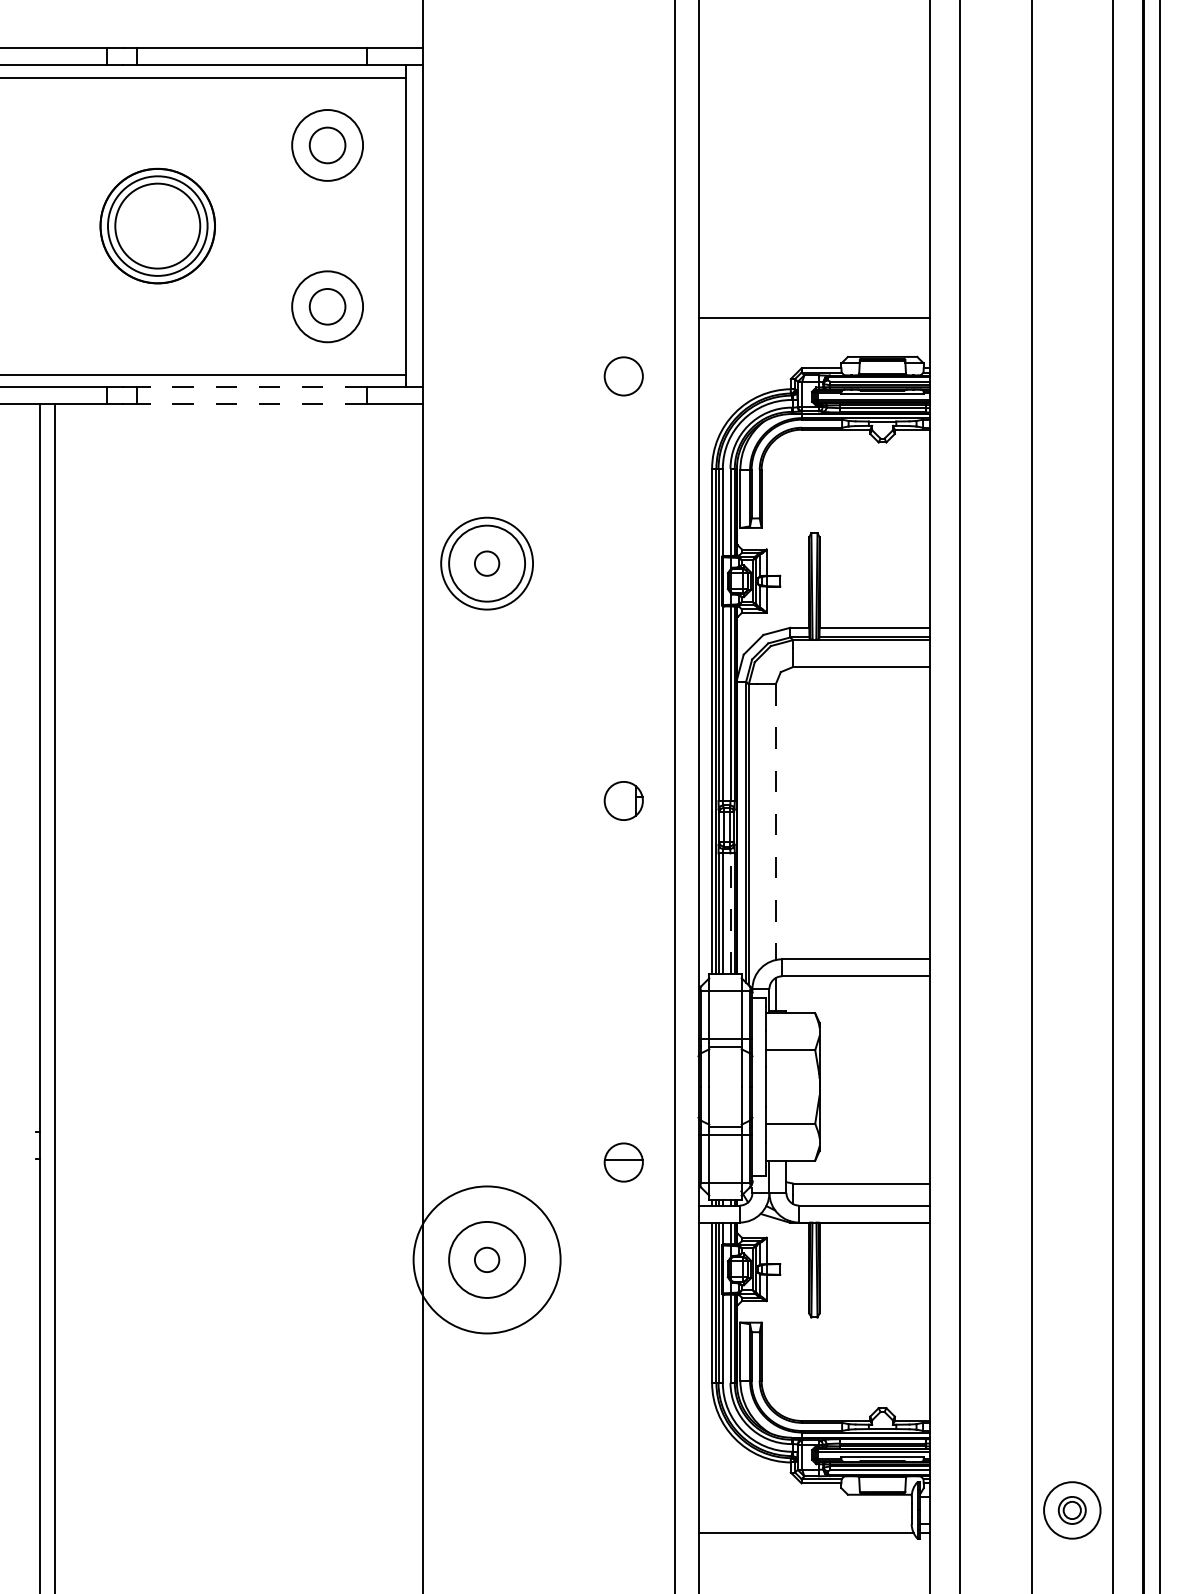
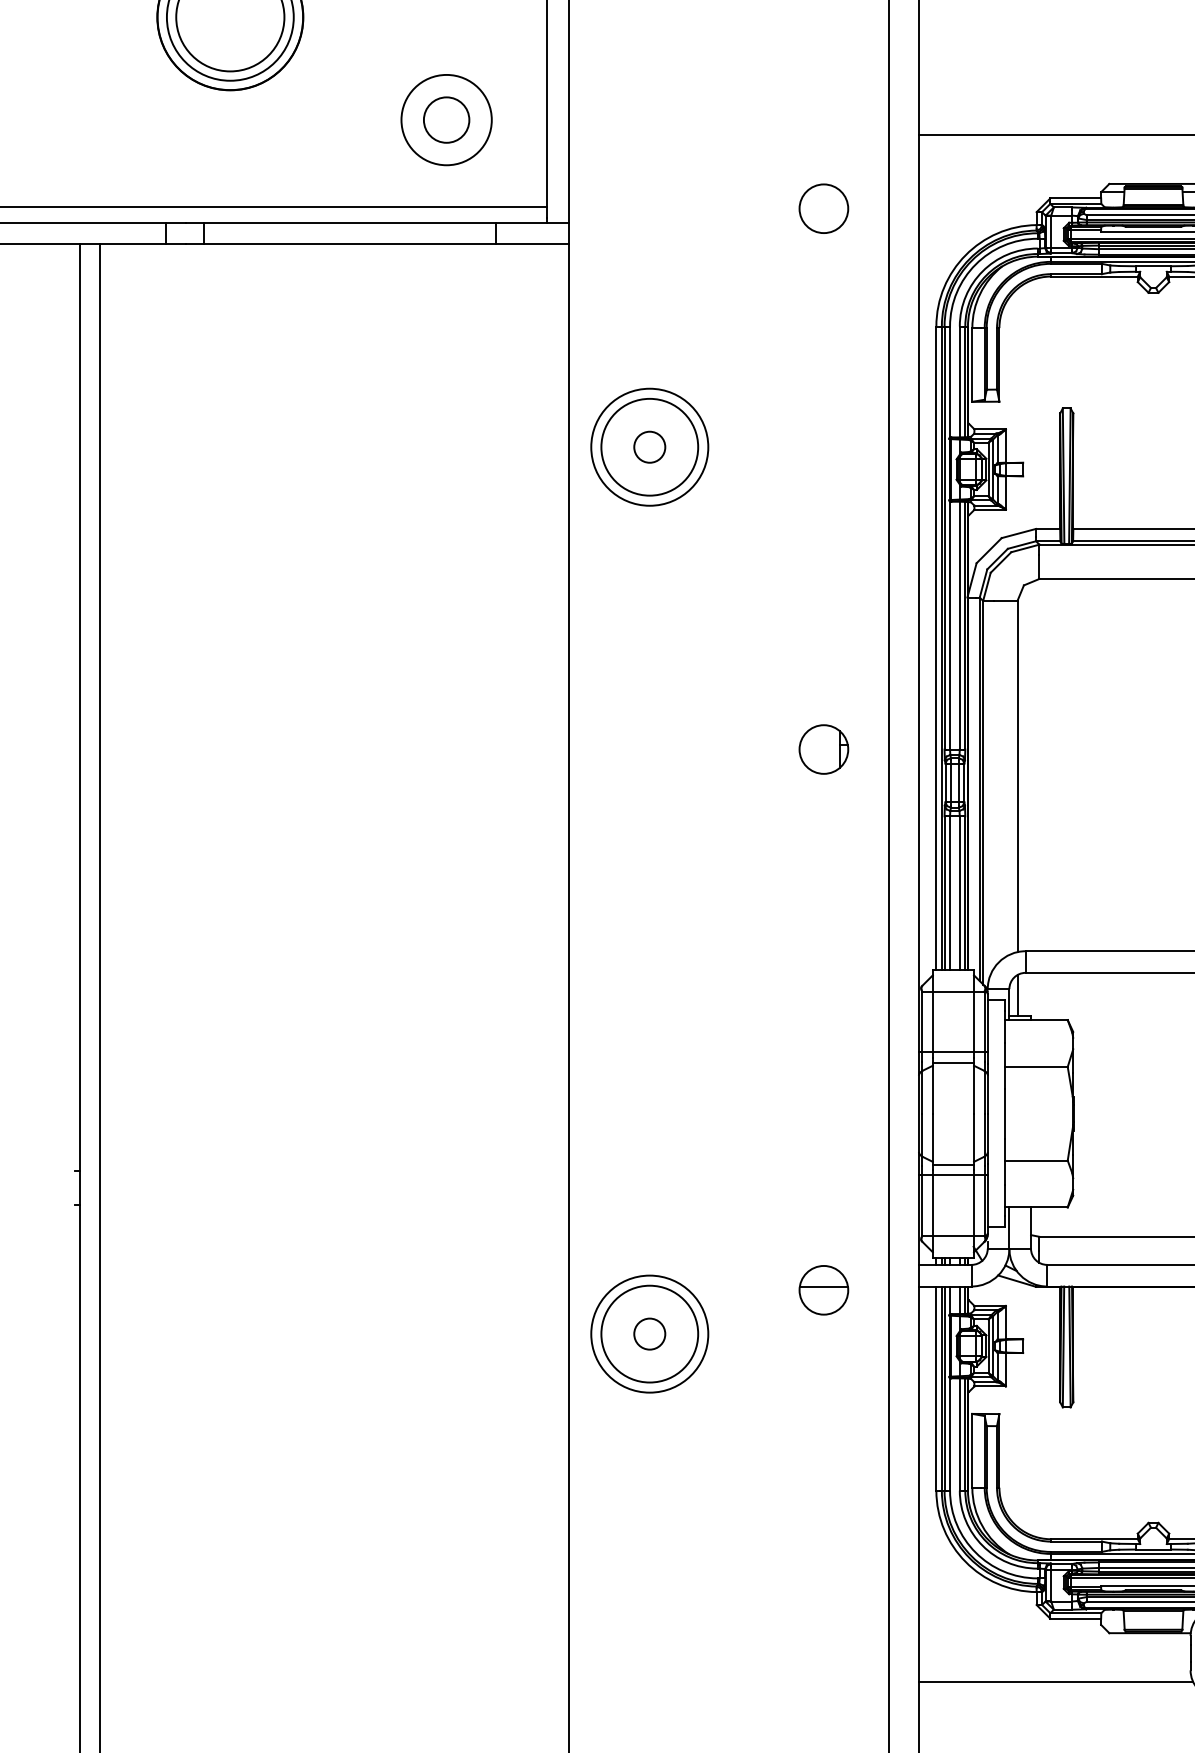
line: (251, 387) -> (349, 222), dashed -> solid
line: (251, 404) -> (349, 244), dashed -> solid
line: (775, 822) -> (1017, 776), dashed -> solid
line: (730, 913) -> (959, 892), dashed -> solid
part: (623, 1162) -> (823, 1290), moved
circle: (487, 1259) -> (650, 1333), size x0.62

